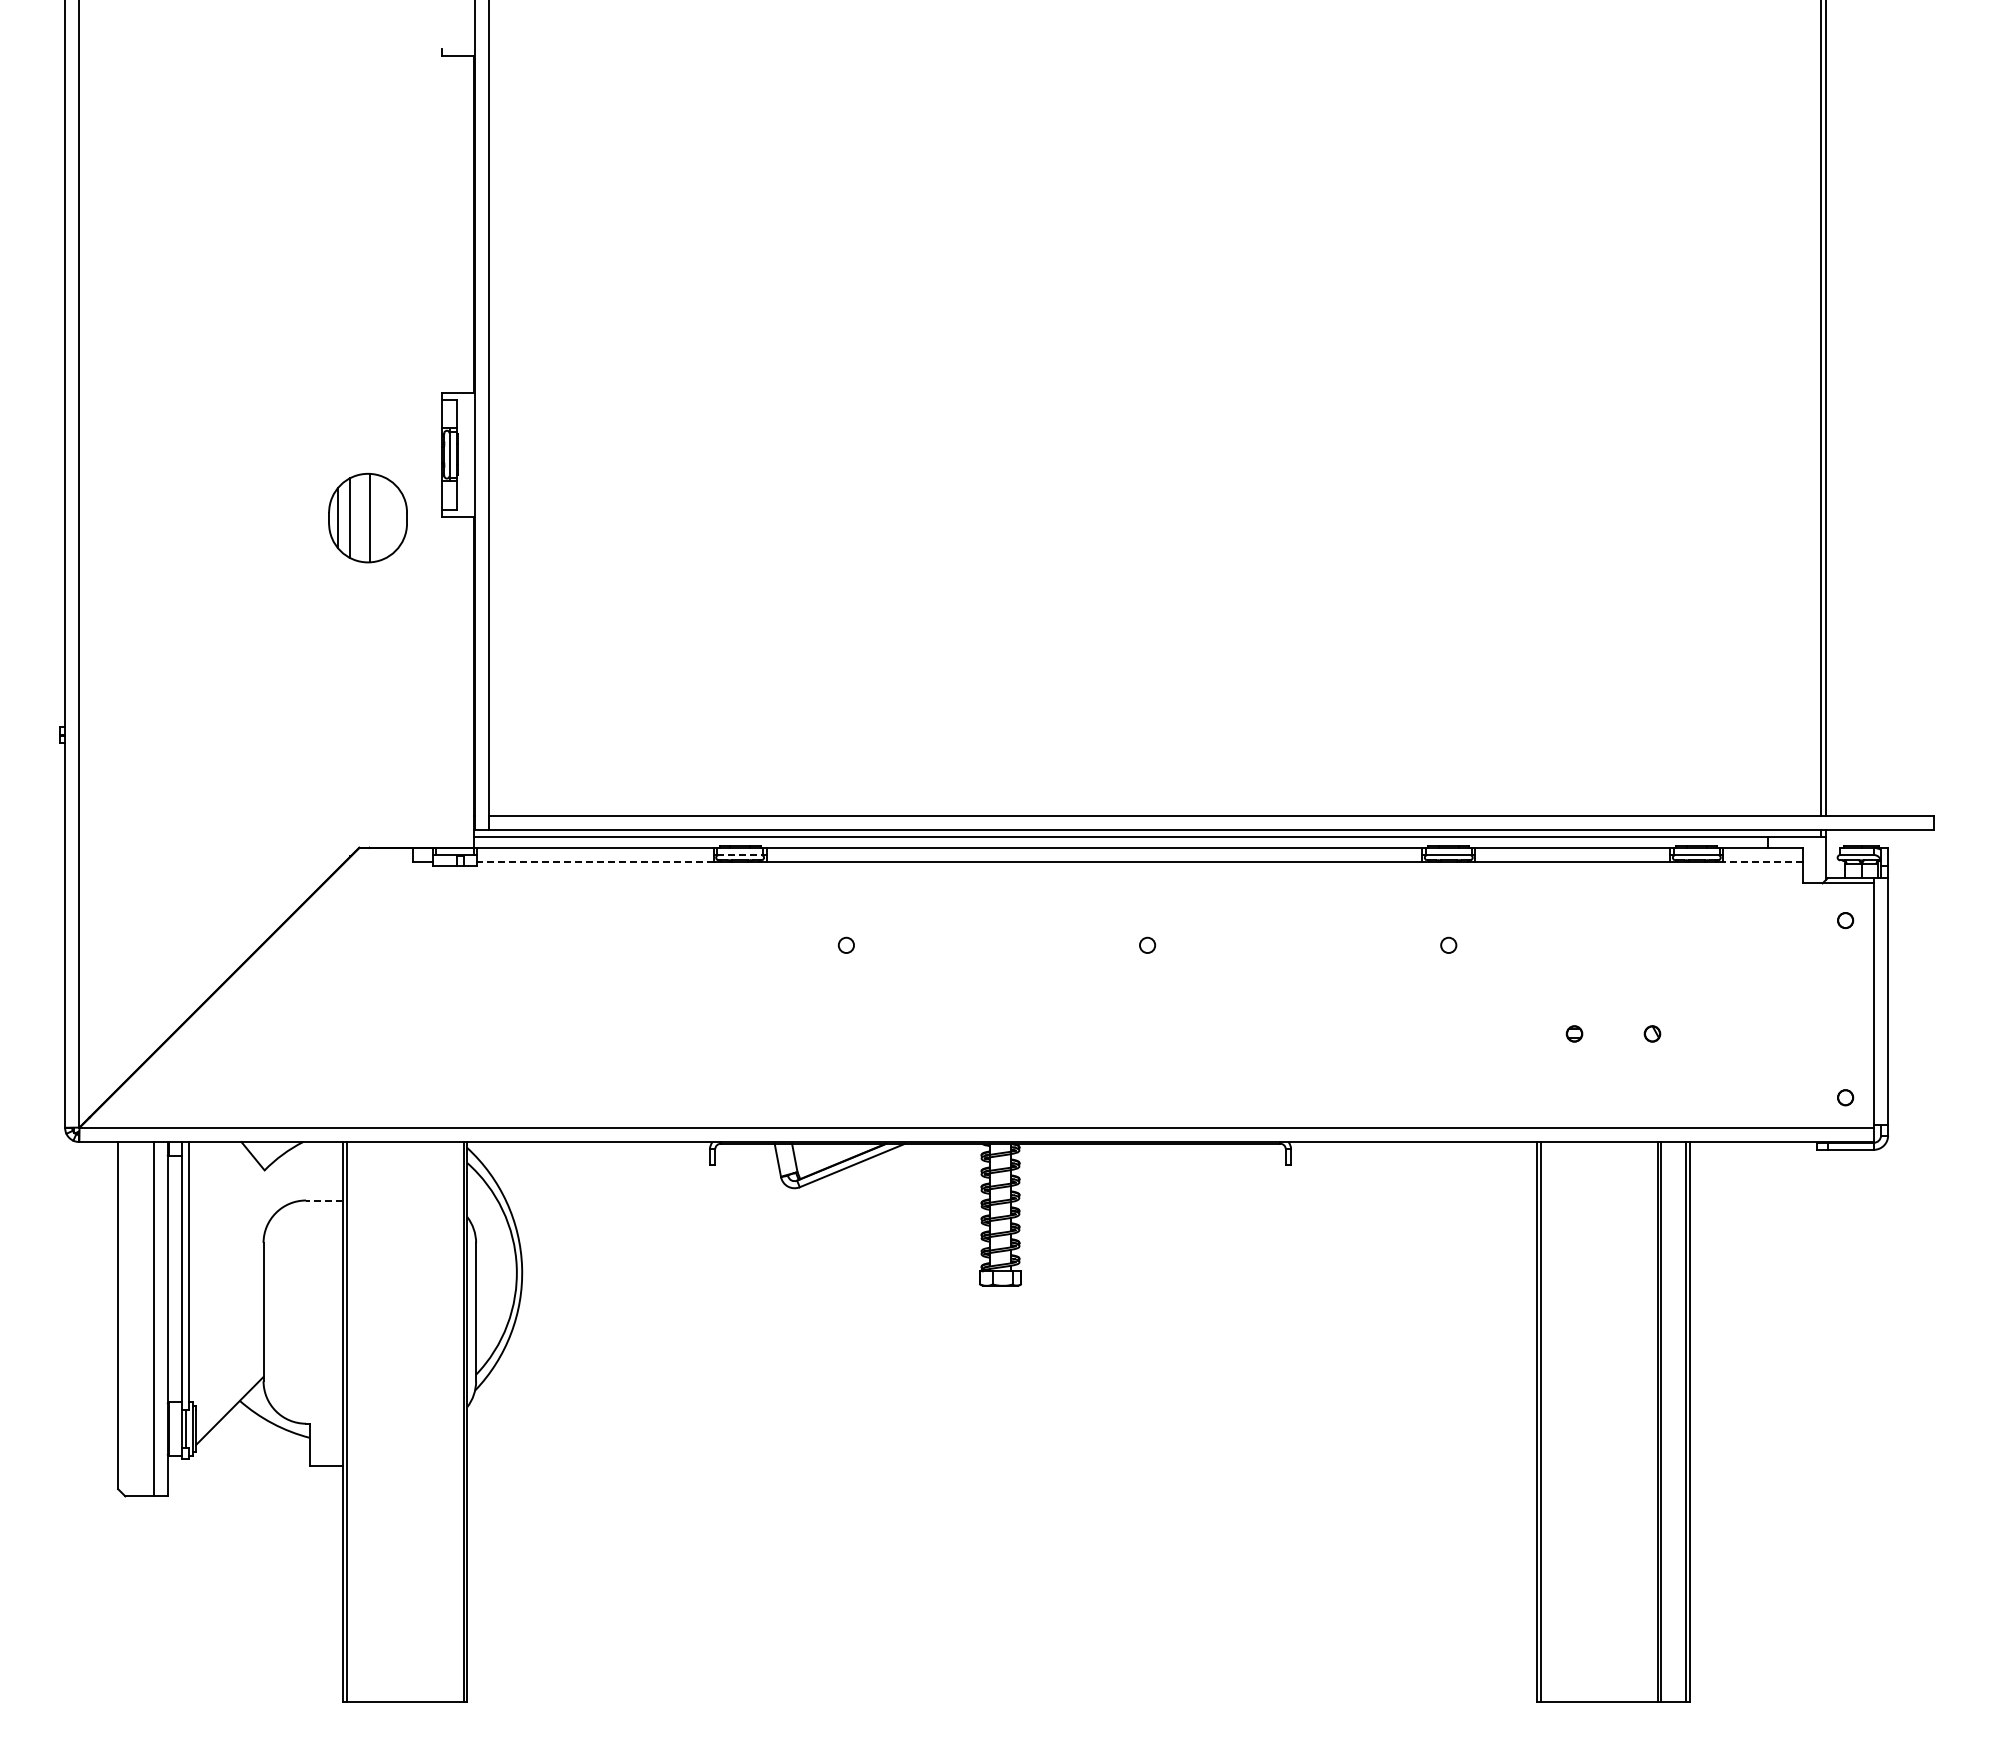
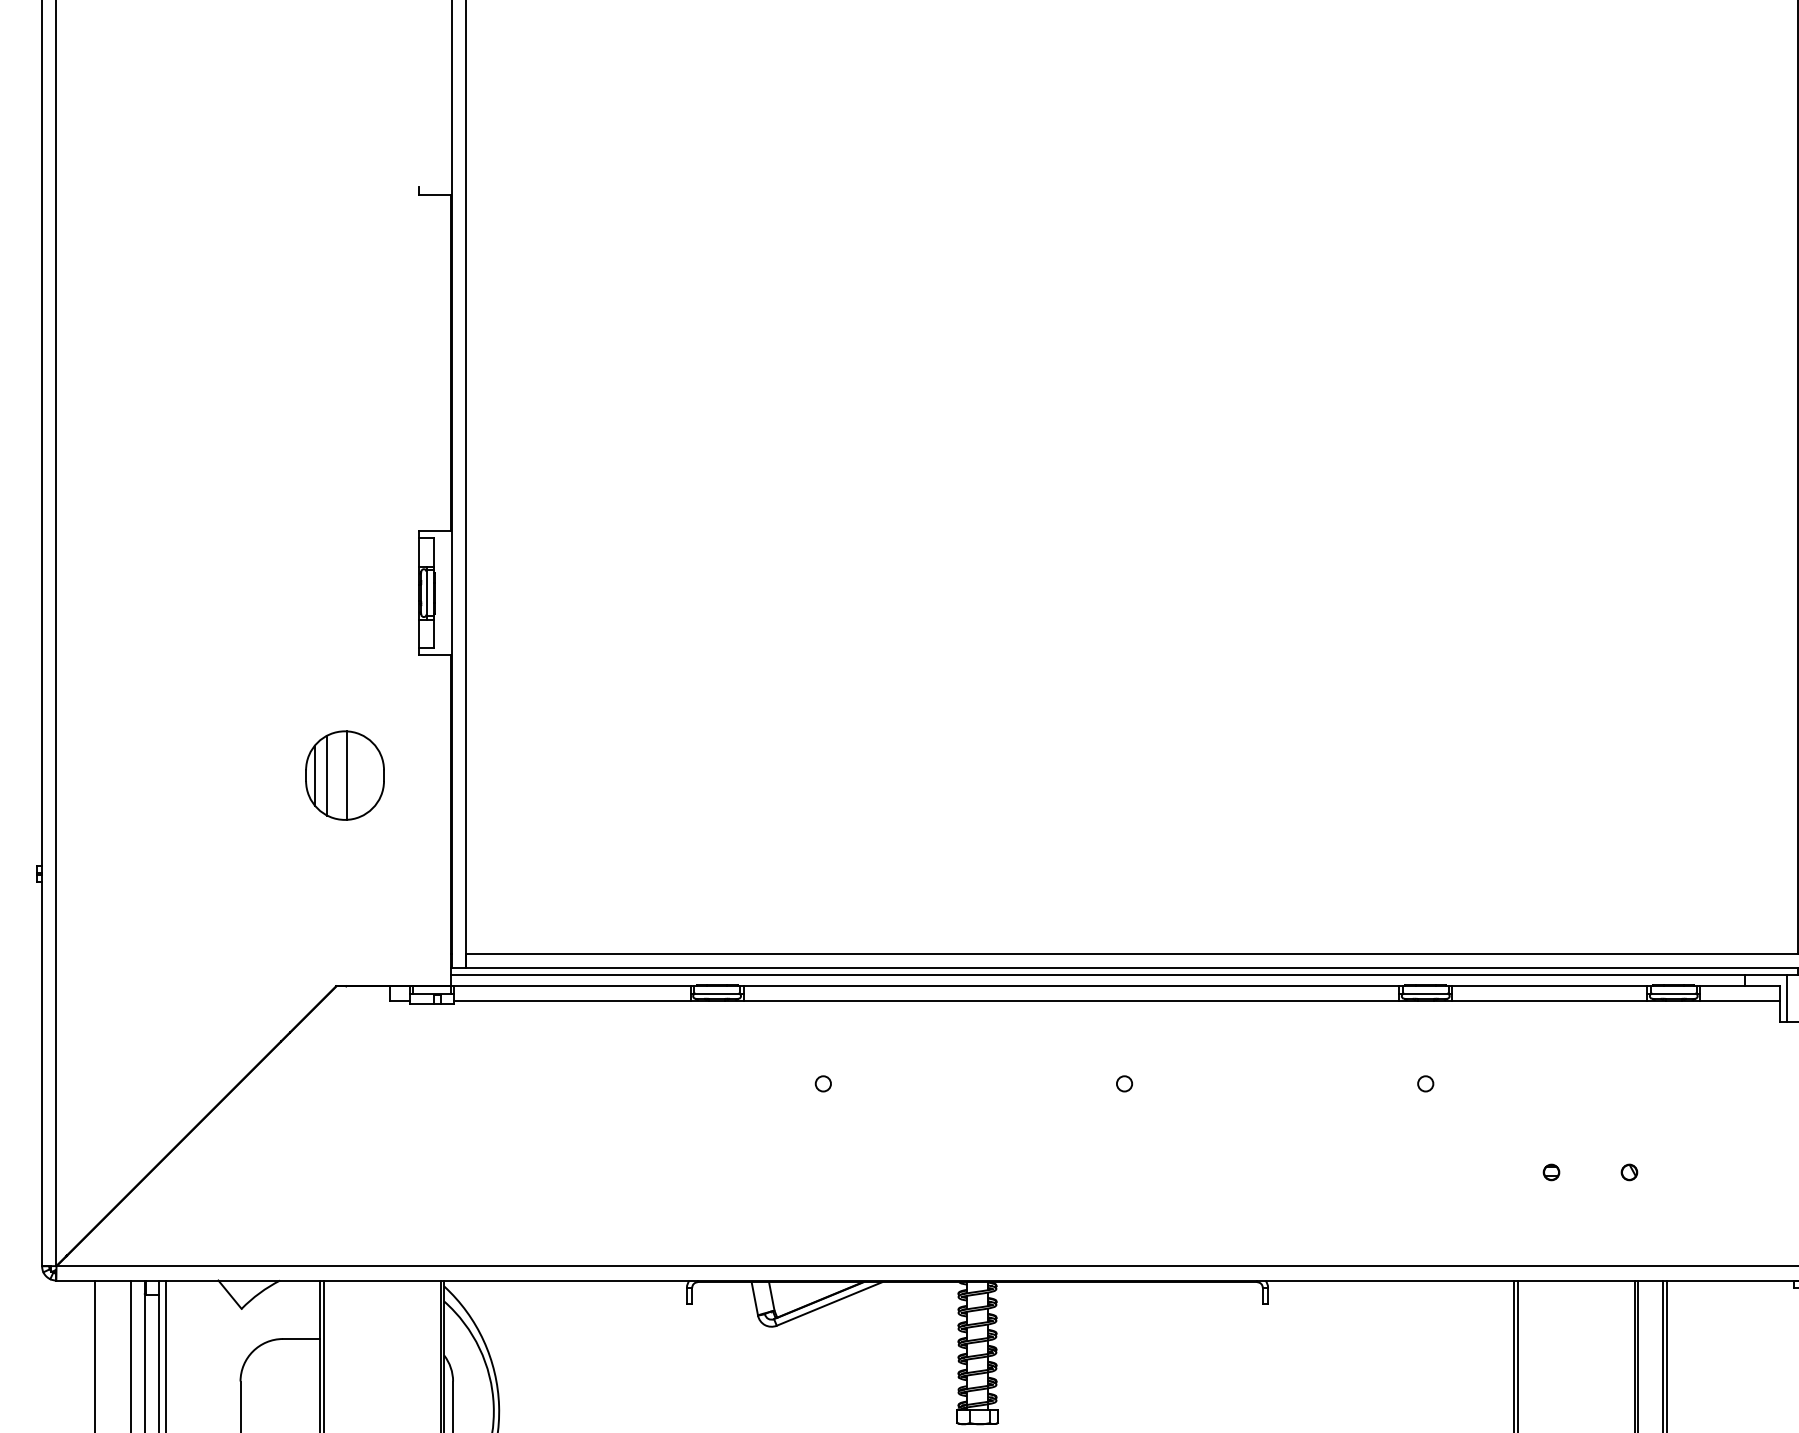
part: (367, 518) -> (344, 776), moved
line: (740, 855) -> (717, 994), dashed -> solid
line: (1810, 859) -> (1787, 998), added
line: (594, 862) -> (571, 1001), dashed -> solid
line: (1763, 862) -> (1740, 1001), dashed -> solid
line: (324, 1200) -> (301, 1339), dashed -> solid

